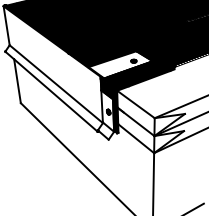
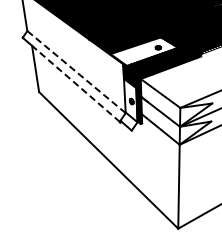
line: (56, 83) -> (76, 71), solid -> dashed
line: (55, 95) -> (75, 83), solid -> dashed

